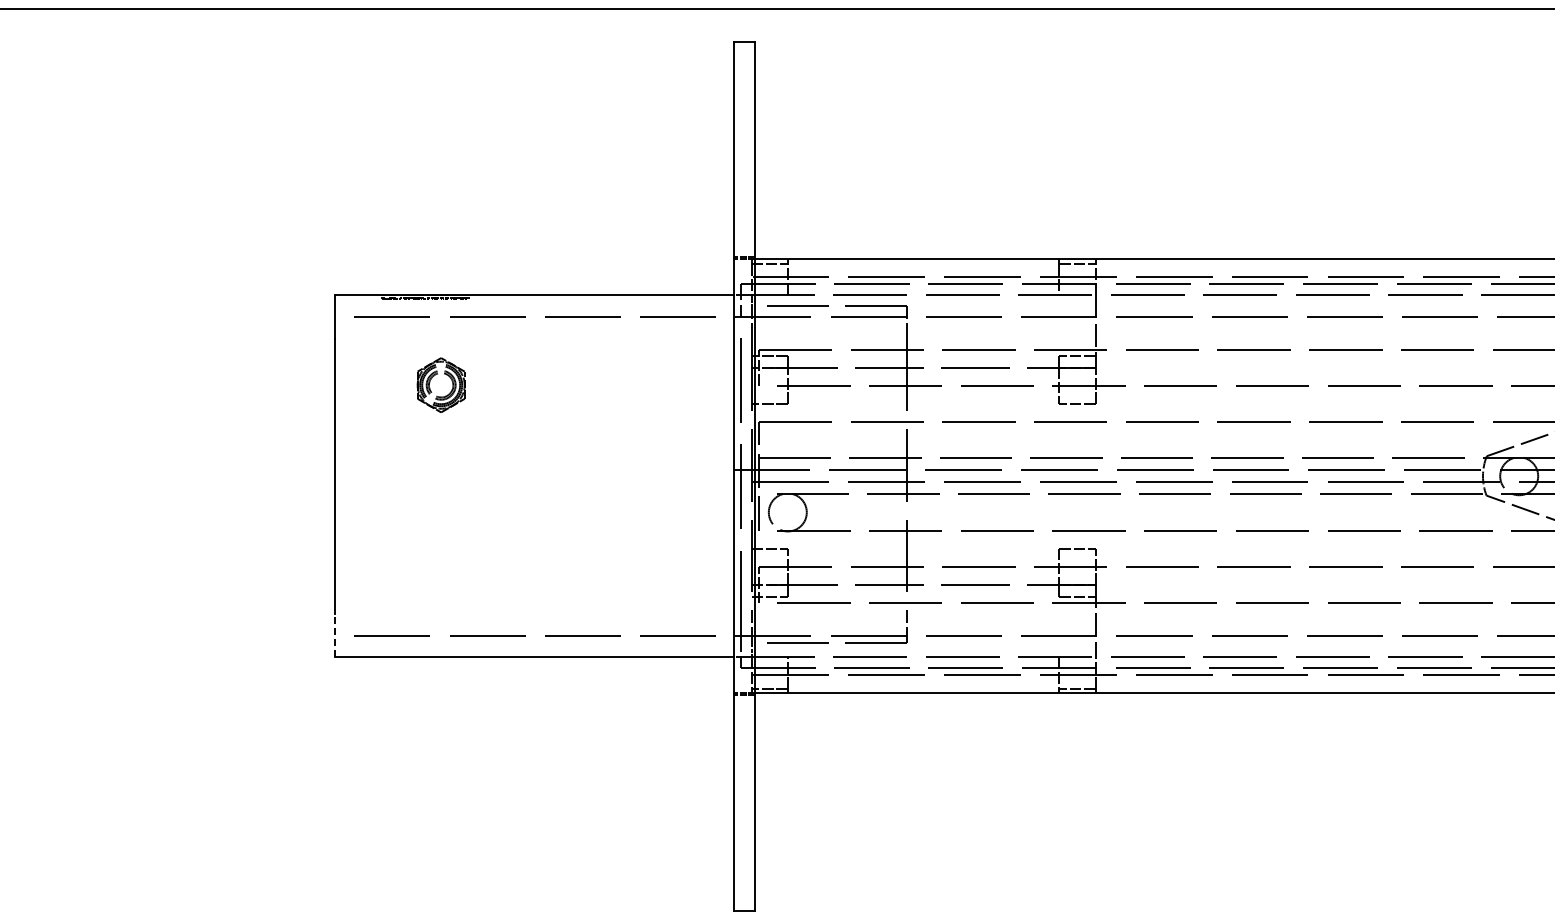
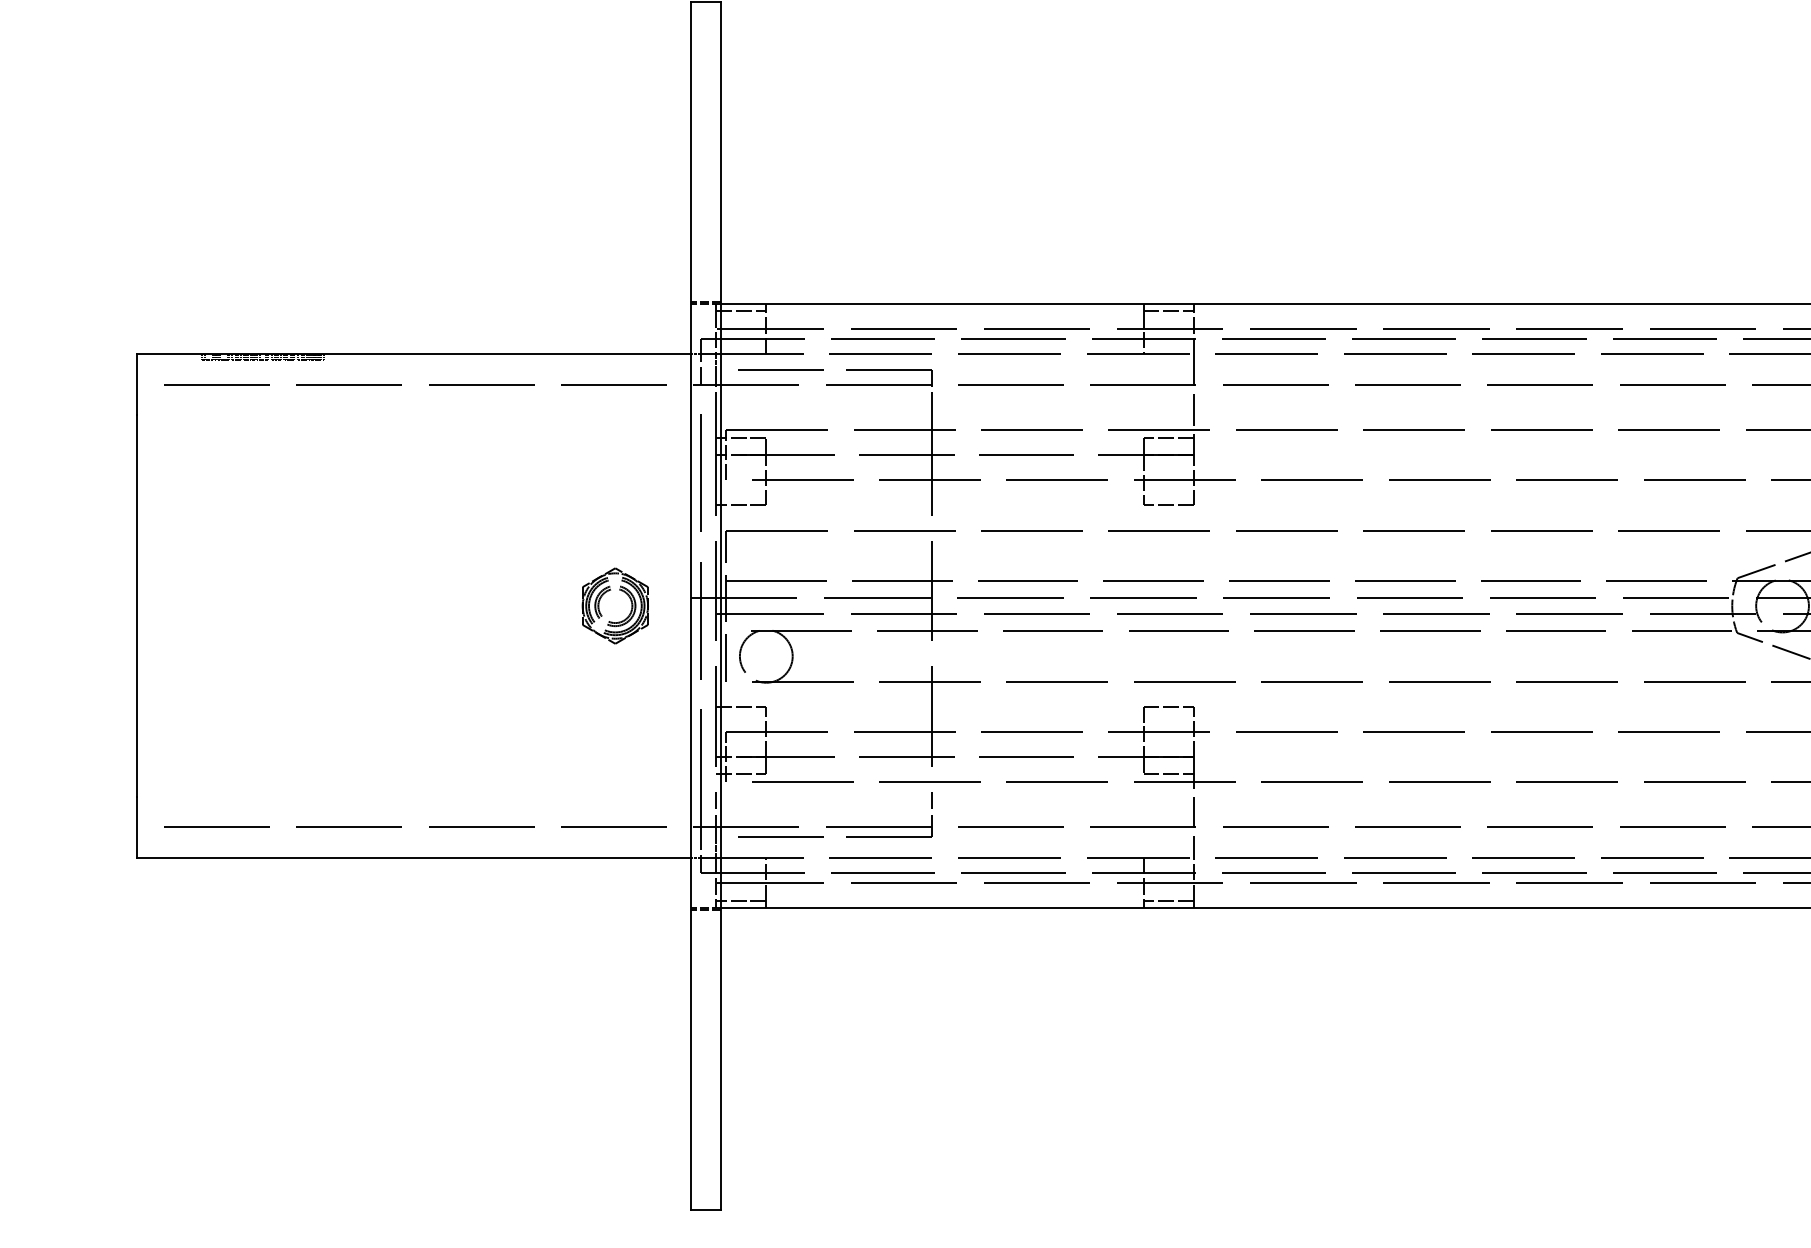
part: (440, 384) -> (614, 604), moved
line: (335, 635) -> (137, 827), dashed -> solid

